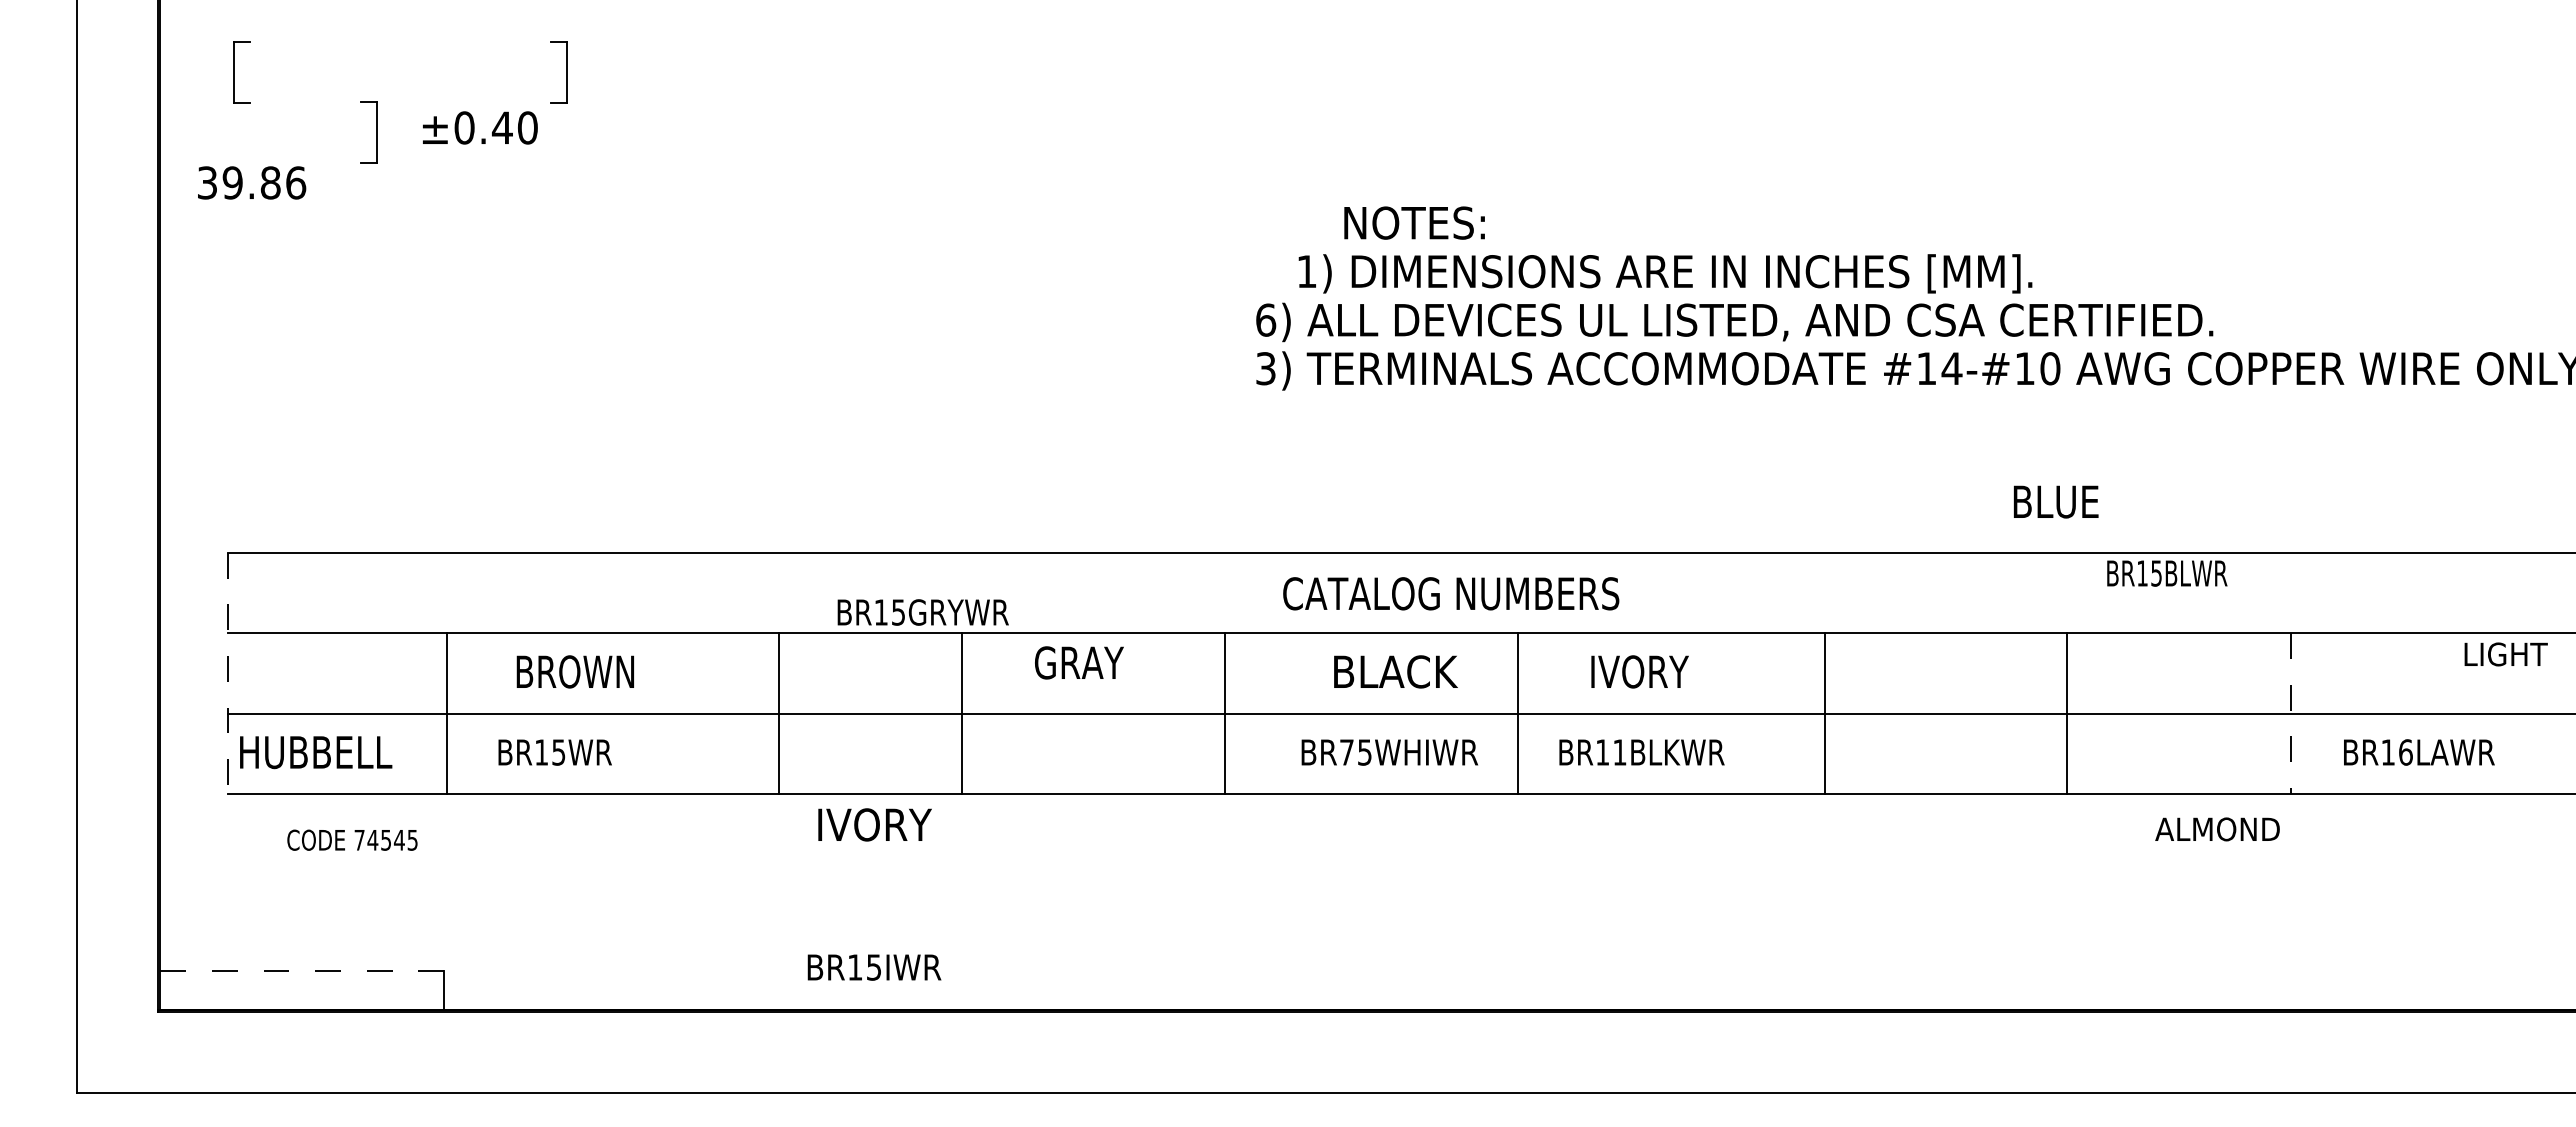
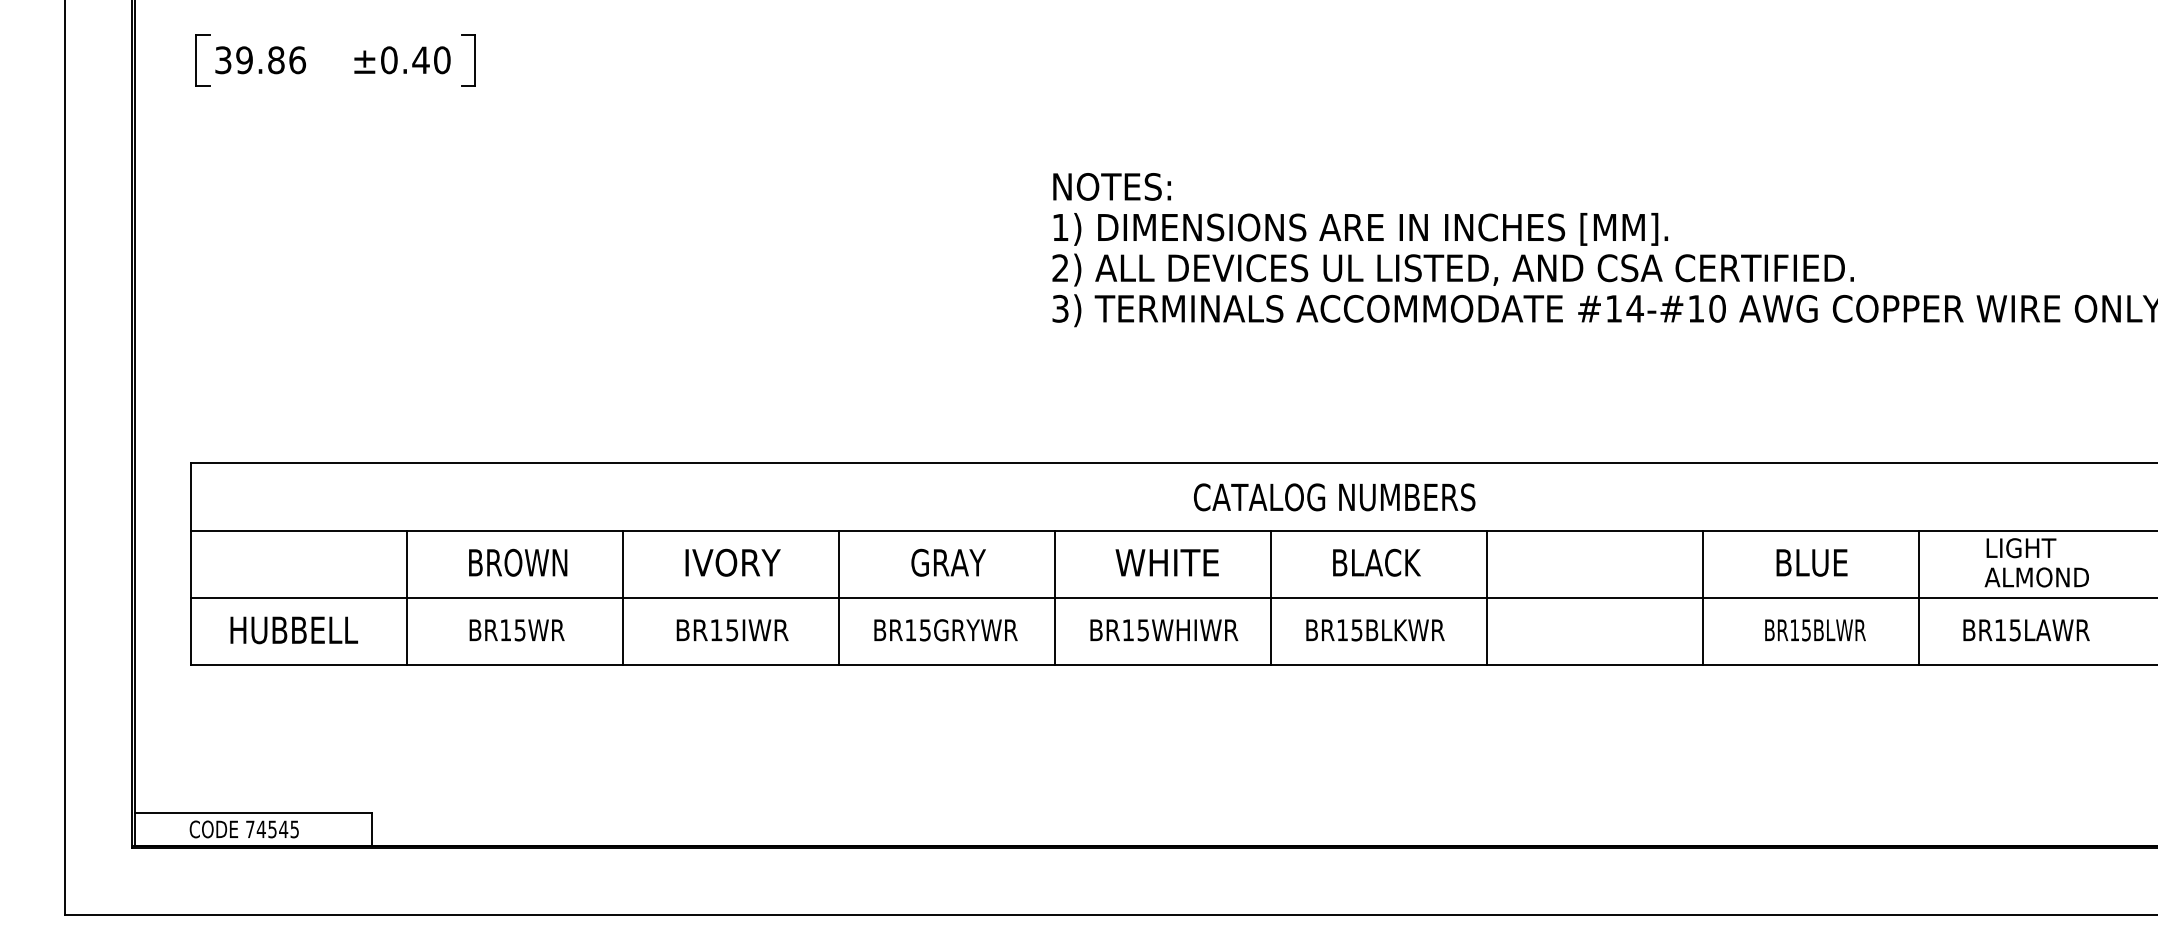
text: (480, 127) -> (402, 59), moved
part: (376, 132) -> (315, 110), removed
text: (252, 182) -> (261, 59), moved
text: (1414, 222) -> (1112, 186), moved
text: (1665, 273) -> (1360, 229), moved
text: (1266, 319) -> (1060, 267), 6) -> 2)
text: (2056, 501) -> (1812, 562), moved
text: (2167, 573) -> (1815, 630), moved
text: (1451, 593) -> (1334, 497), moved
text: (922, 612) -> (945, 630), moved
text: (2505, 654) -> (2020, 548), moved
text: (1079, 662) -> (948, 562), moved
text: (574, 671) -> (517, 562), moved
text: (1394, 671) -> (1168, 562), BLACK -> WHITE
text: (1645, 671) -> (1378, 562), IVORY -> BLACK
line: (228, 673) -> (191, 564), dashed -> solid
line: (447, 713) -> (407, 597), moved
line: (779, 713) -> (623, 597), moved
line: (961, 713) -> (839, 597), moved
line: (1224, 713) -> (1055, 597), moved
line: (1825, 713) -> (1487, 597), moved
line: (2067, 713) -> (1703, 597), moved
line: (2291, 714) -> (1919, 598), dashed -> solid
text: (316, 752) -> (294, 630), moved
text: (554, 752) -> (516, 630), moved
text: (1346, 752) -> (1127, 630), BR75WHIWR -> BR15WHIWR
text: (1619, 752) -> (1356, 630), BR11BLKWR -> BR15BLKWR
text: (2405, 752) -> (2015, 630), BR16LAWR -> BR15LAWR
text: (874, 824) -> (732, 562), moved
text: (2217, 829) -> (2036, 577), moved
text: (352, 839) -> (244, 828), moved
text: (874, 967) -> (732, 630), moved
line: (302, 971) -> (253, 813), dashed -> solid

